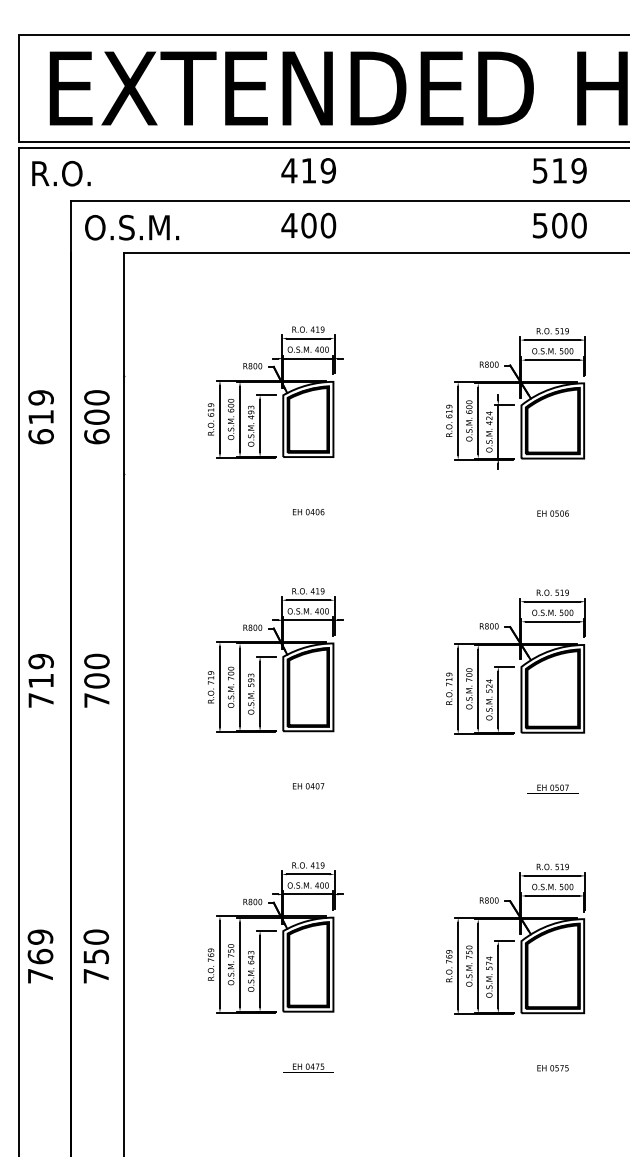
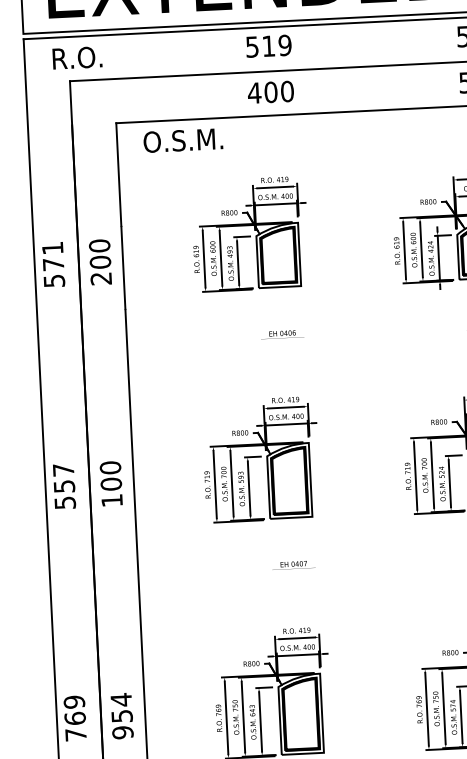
text: (289, 170) -> (252, 46), 419 -> 519
text: (61, 173) -> (77, 57), moved
text: (132, 227) -> (183, 140), moved
text: (40, 417) -> (53, 264), 619 -> 571
text: (96, 436) -> (100, 278), 600 -> 200
text: (40, 680) -> (63, 486), 719 -> 557
text: (96, 700) -> (111, 500), 700 -> 100
text: (96, 956) -> (122, 716), 750 -> 954

